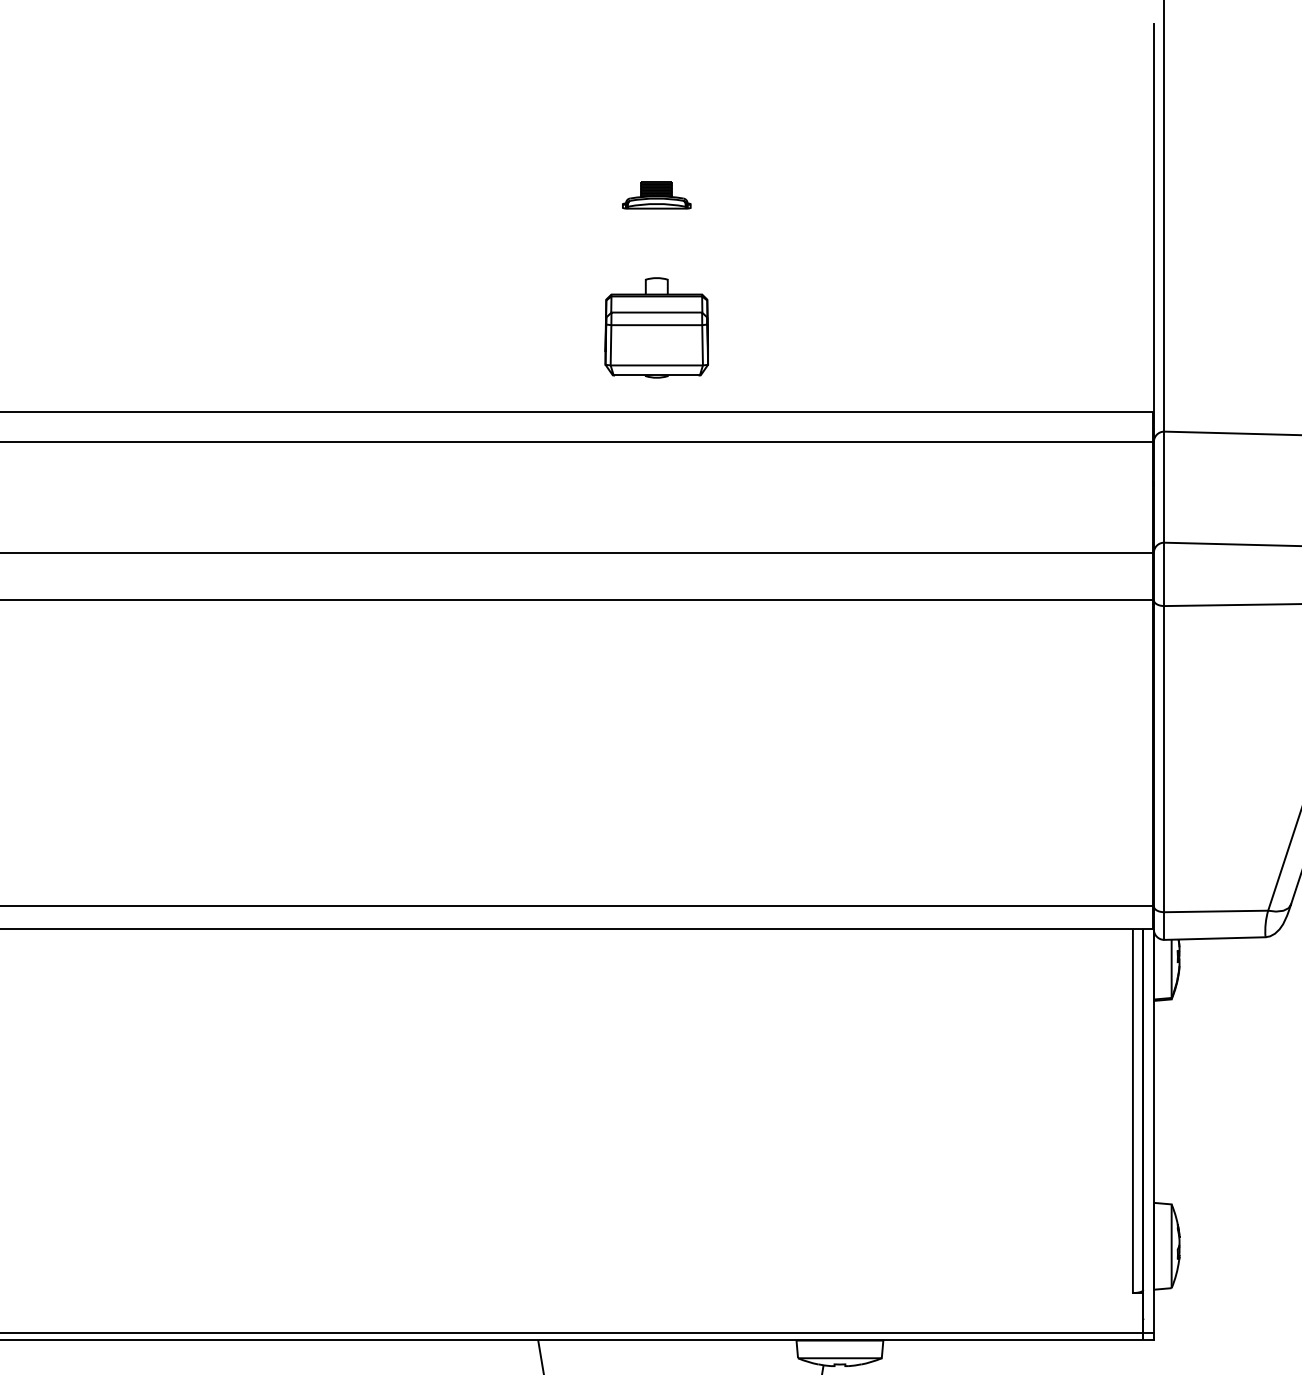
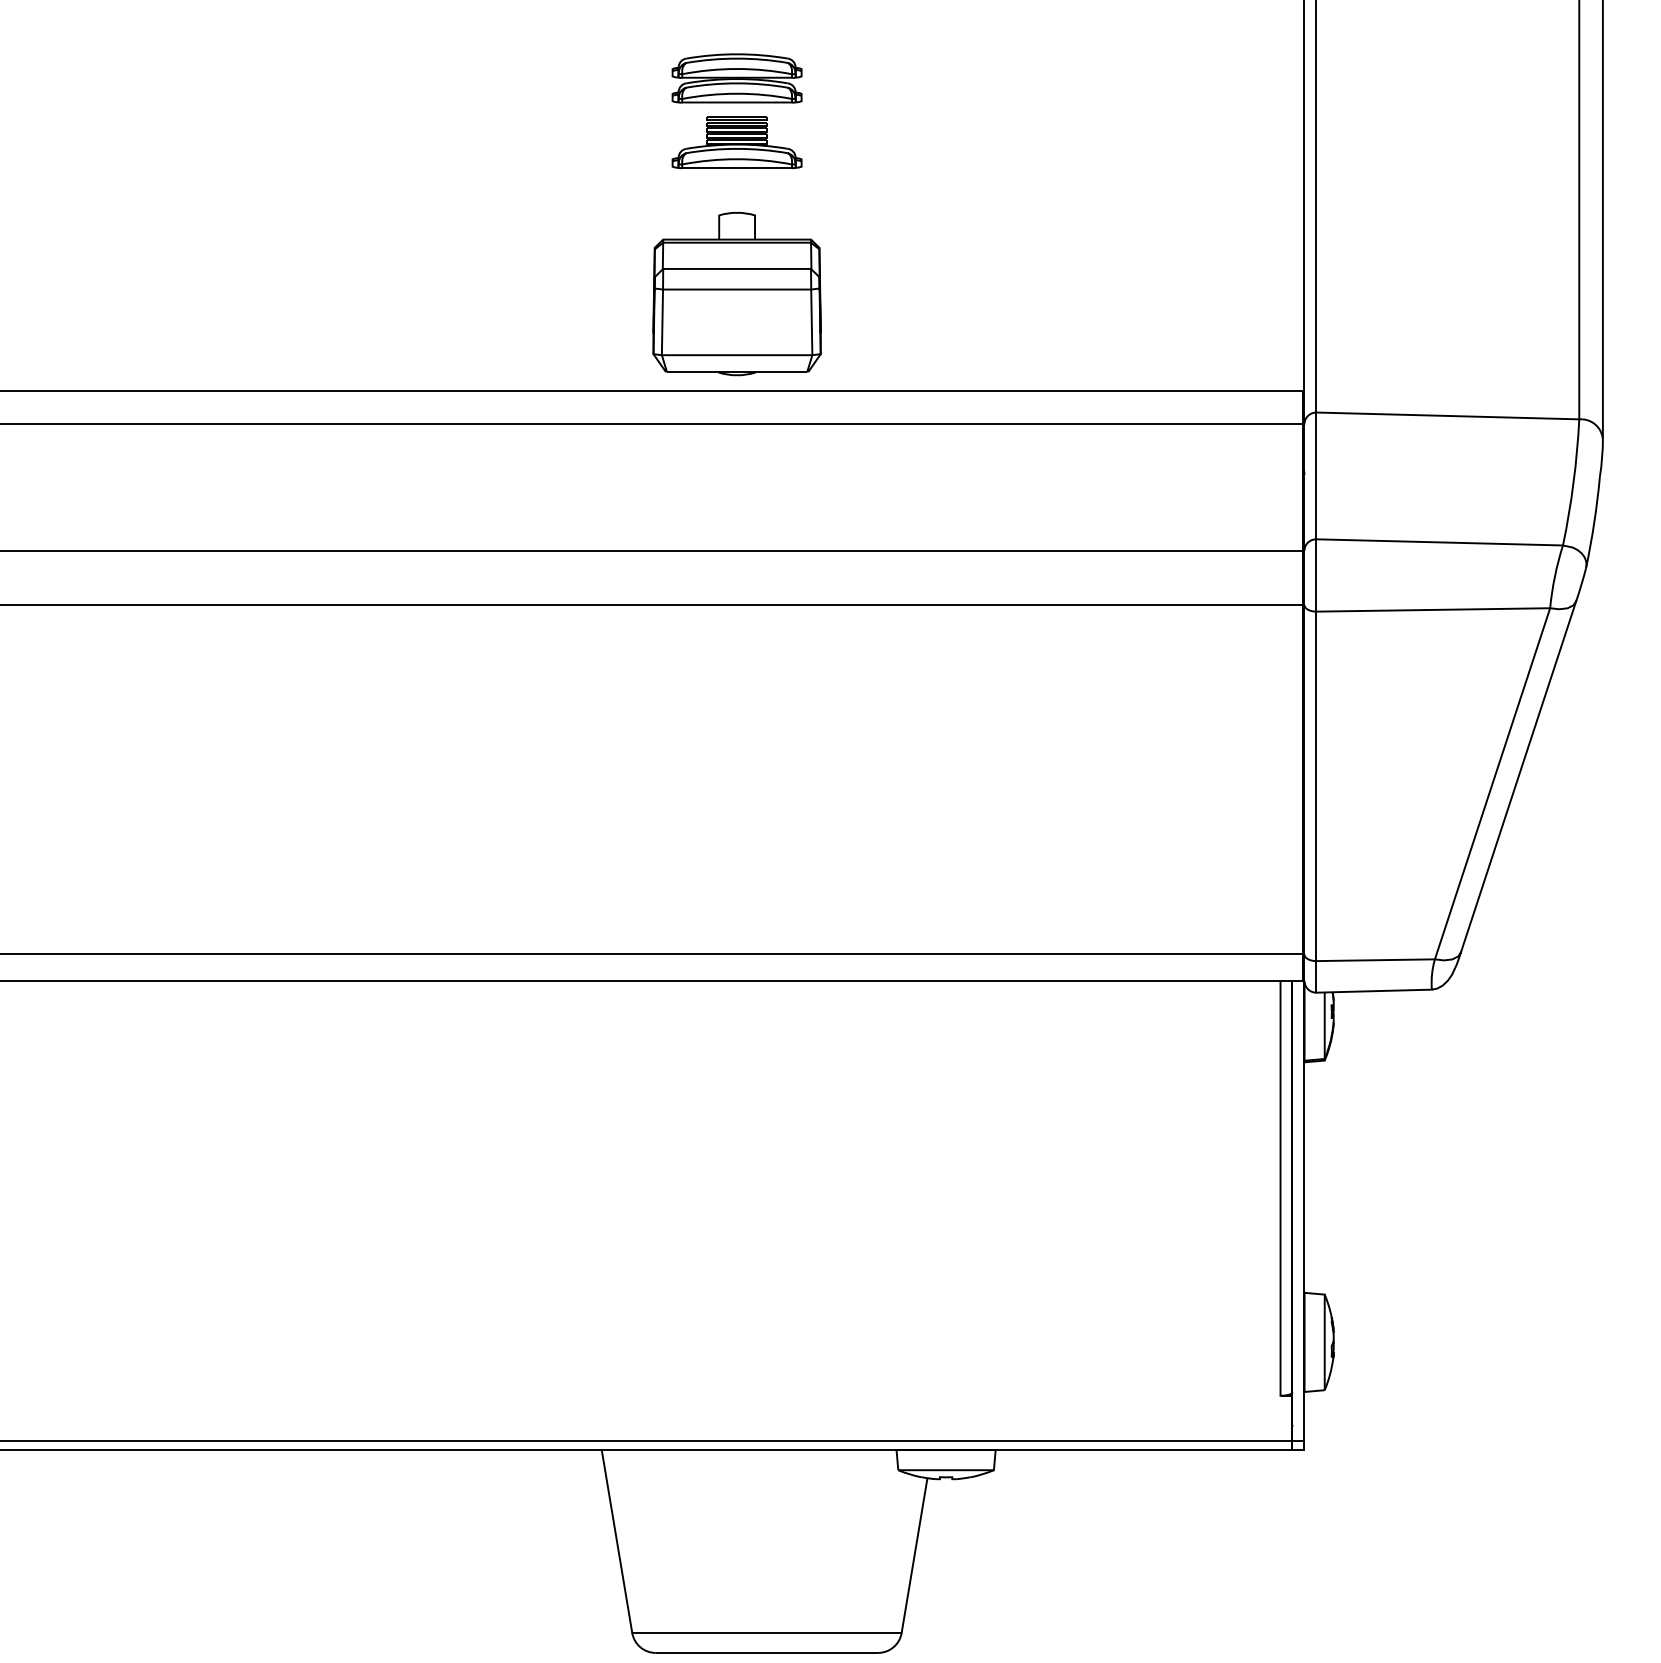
part: (656, 138) -> (736, 78), added
part: (656, 195) -> (736, 142), size x1.67
part: (656, 328) -> (736, 294), size x1.43

